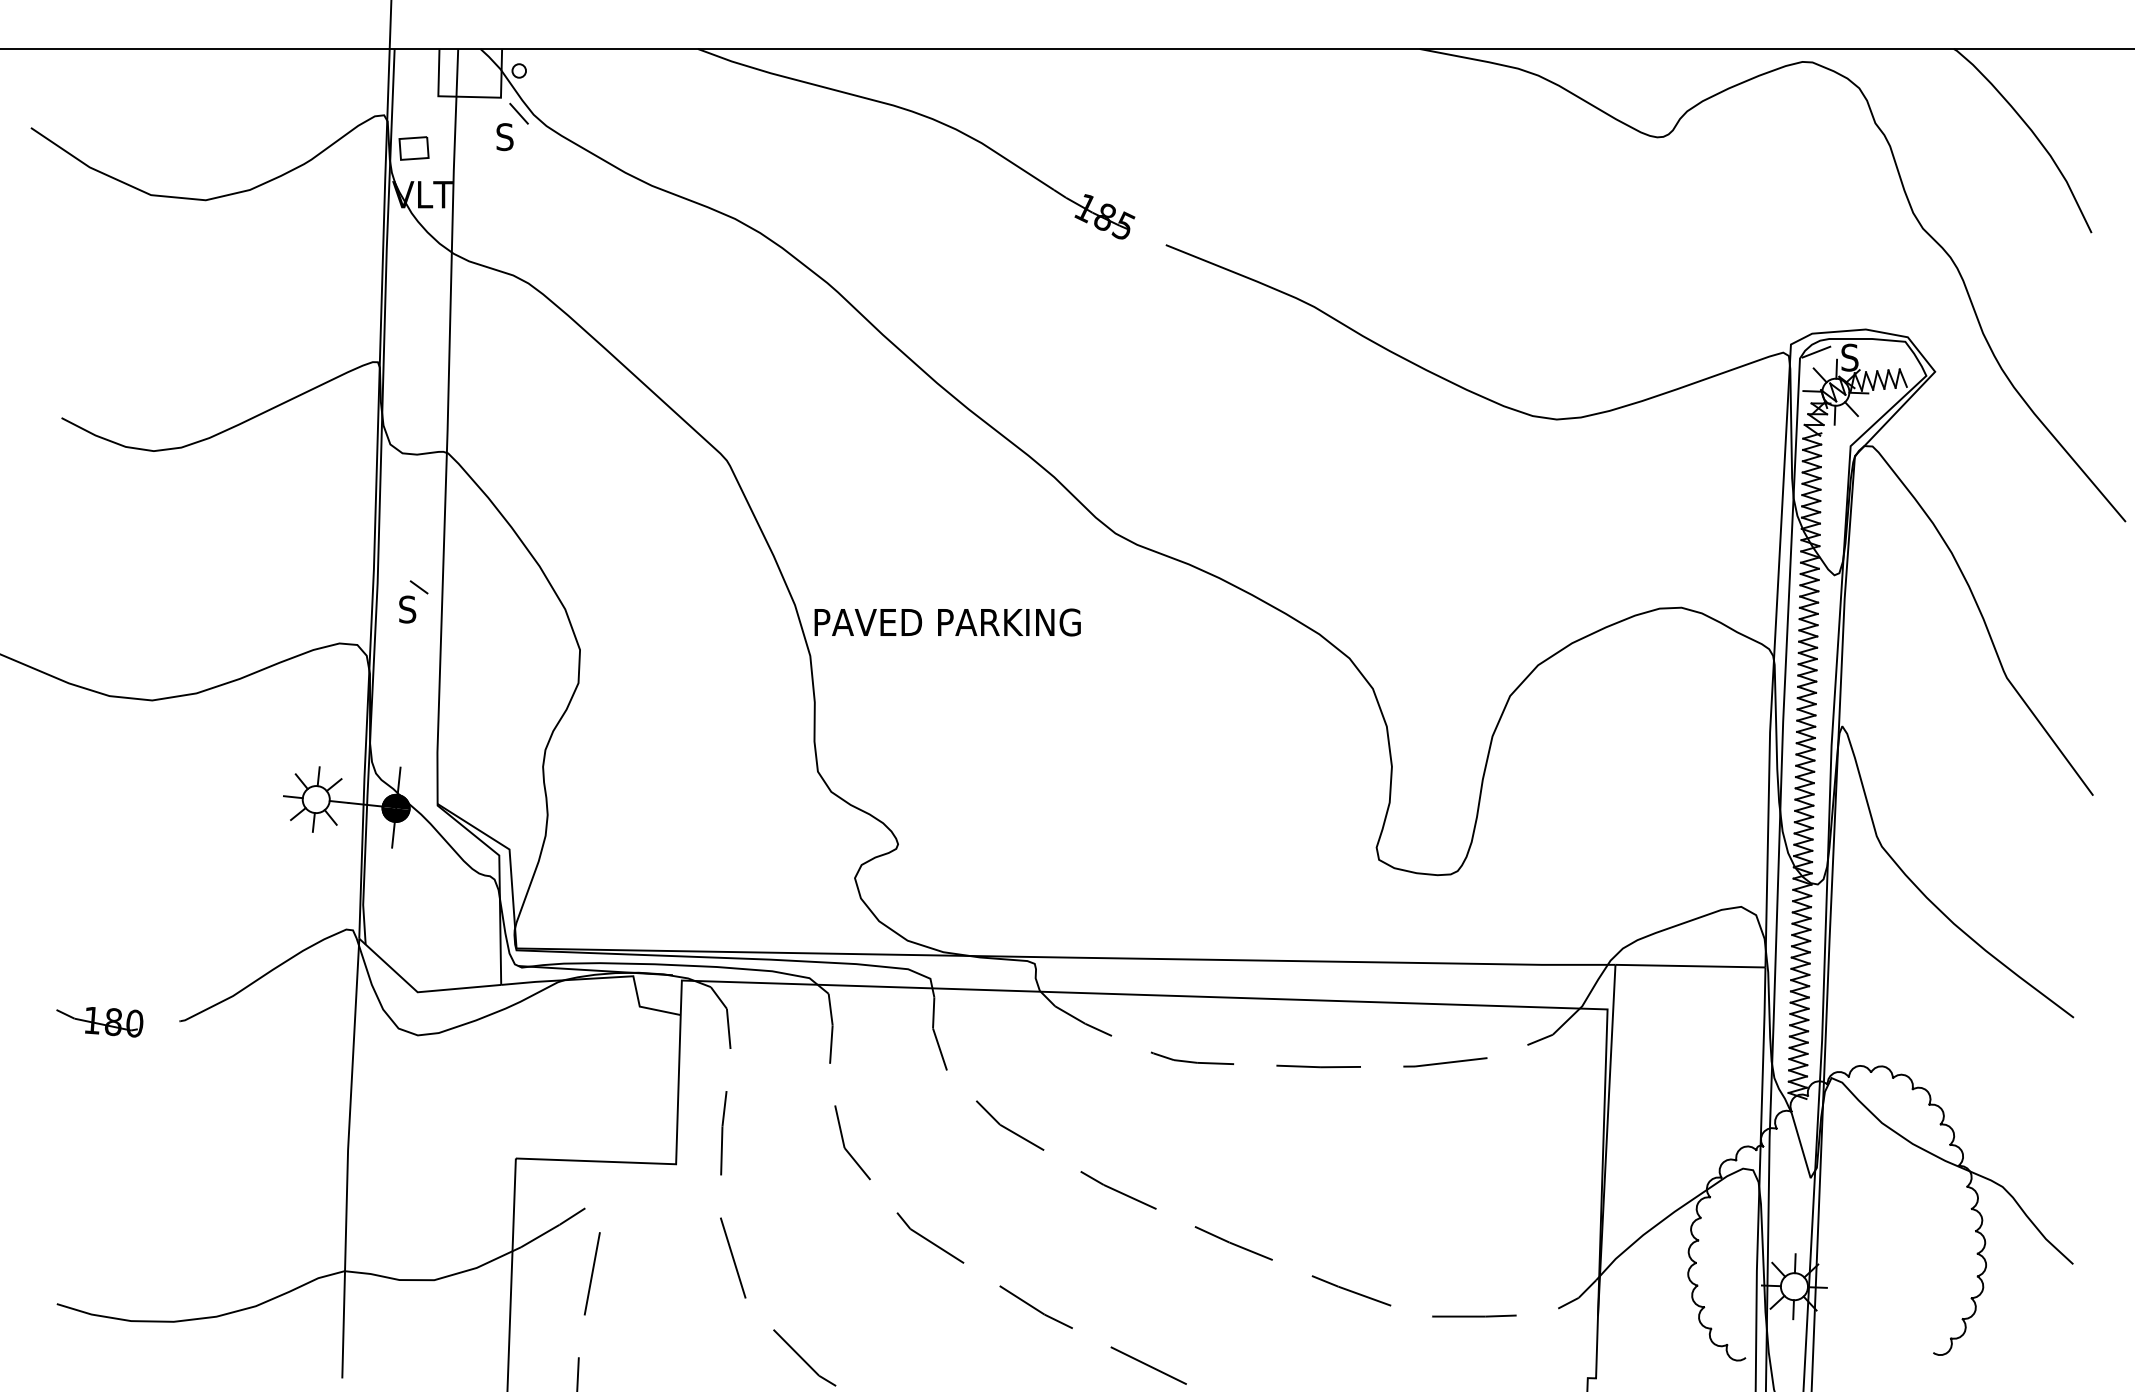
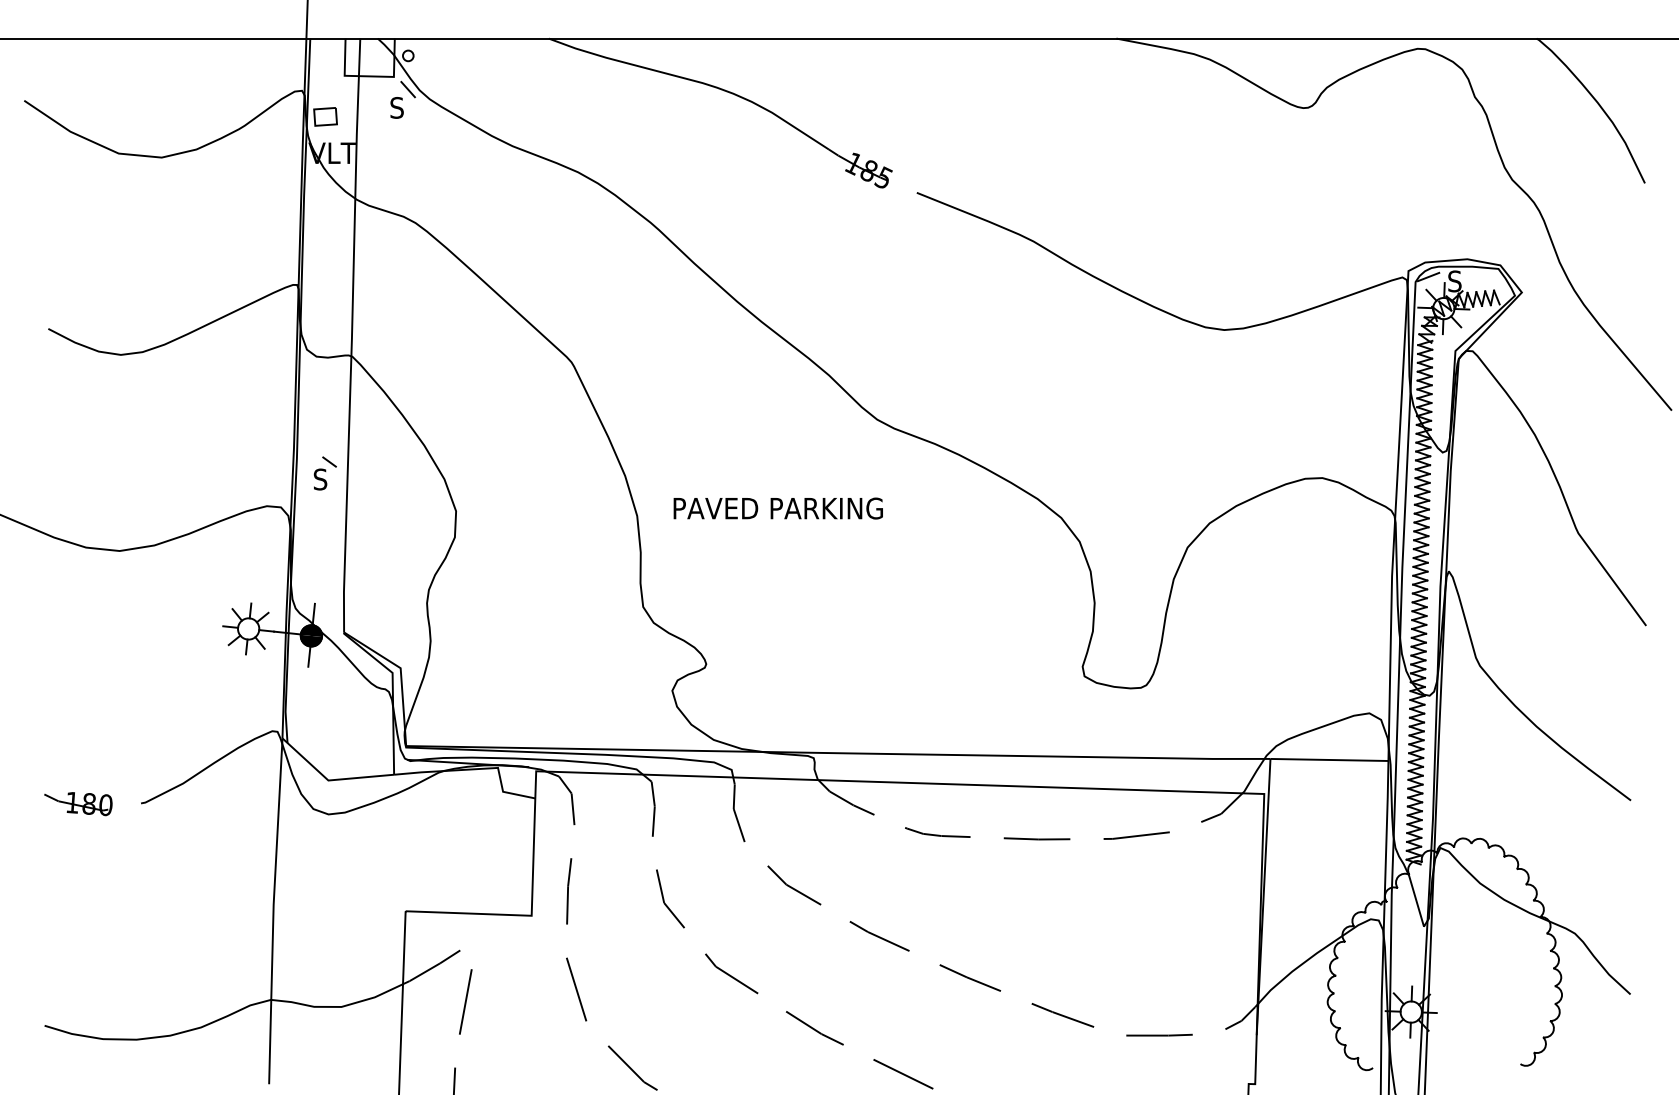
text: (947, 622) -> (778, 508), moved

